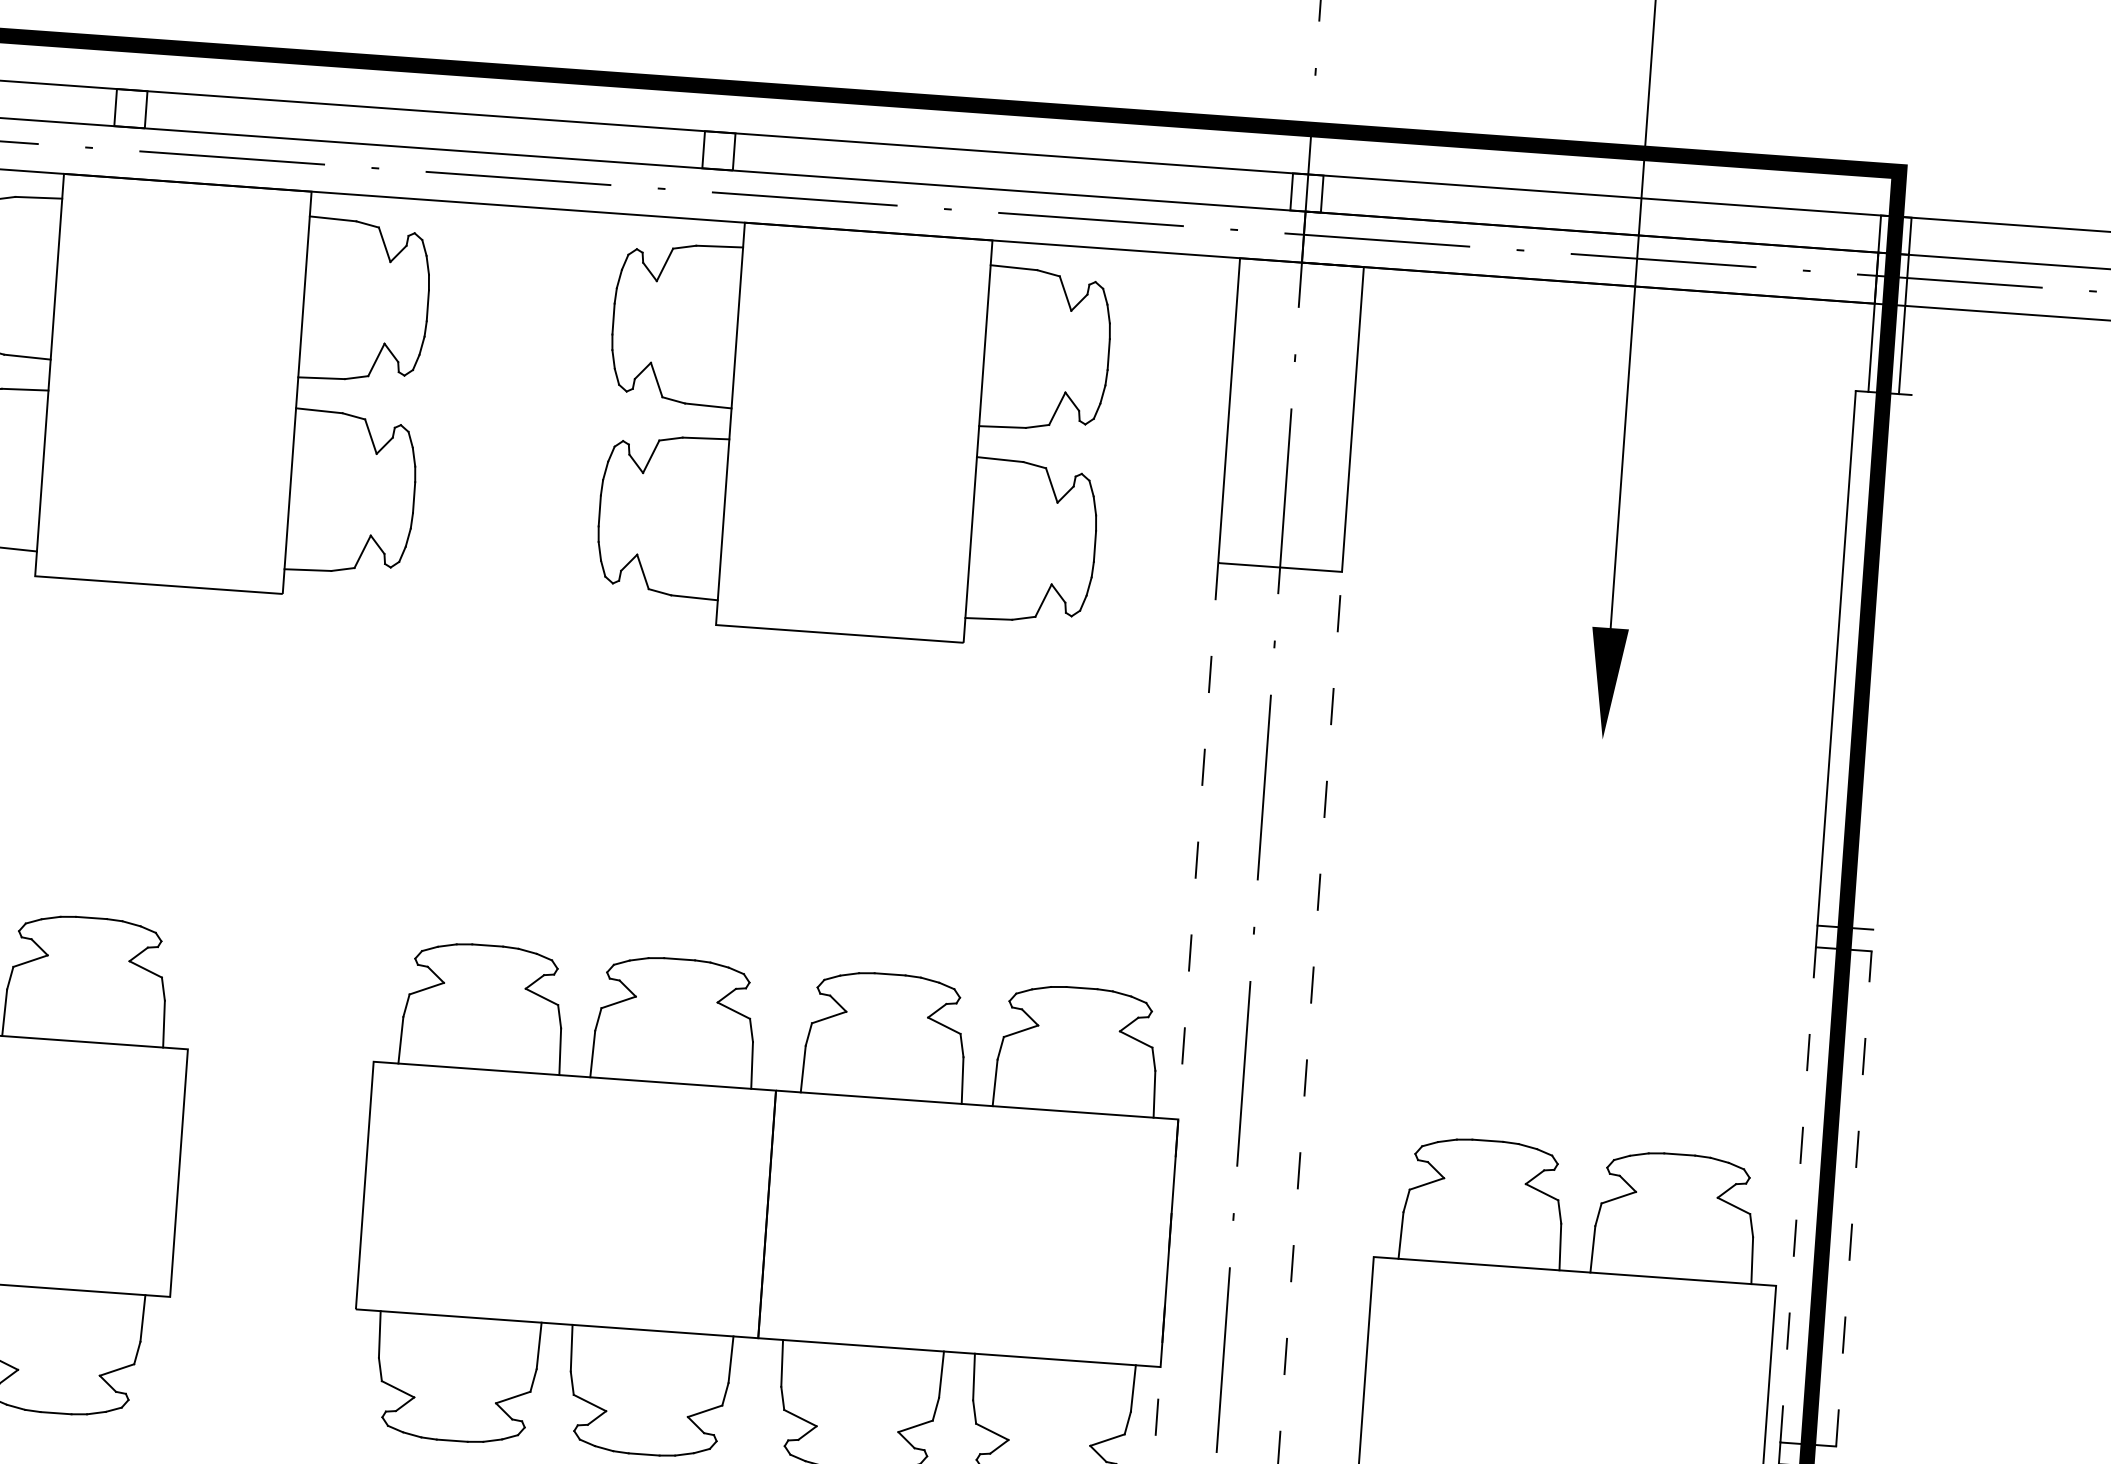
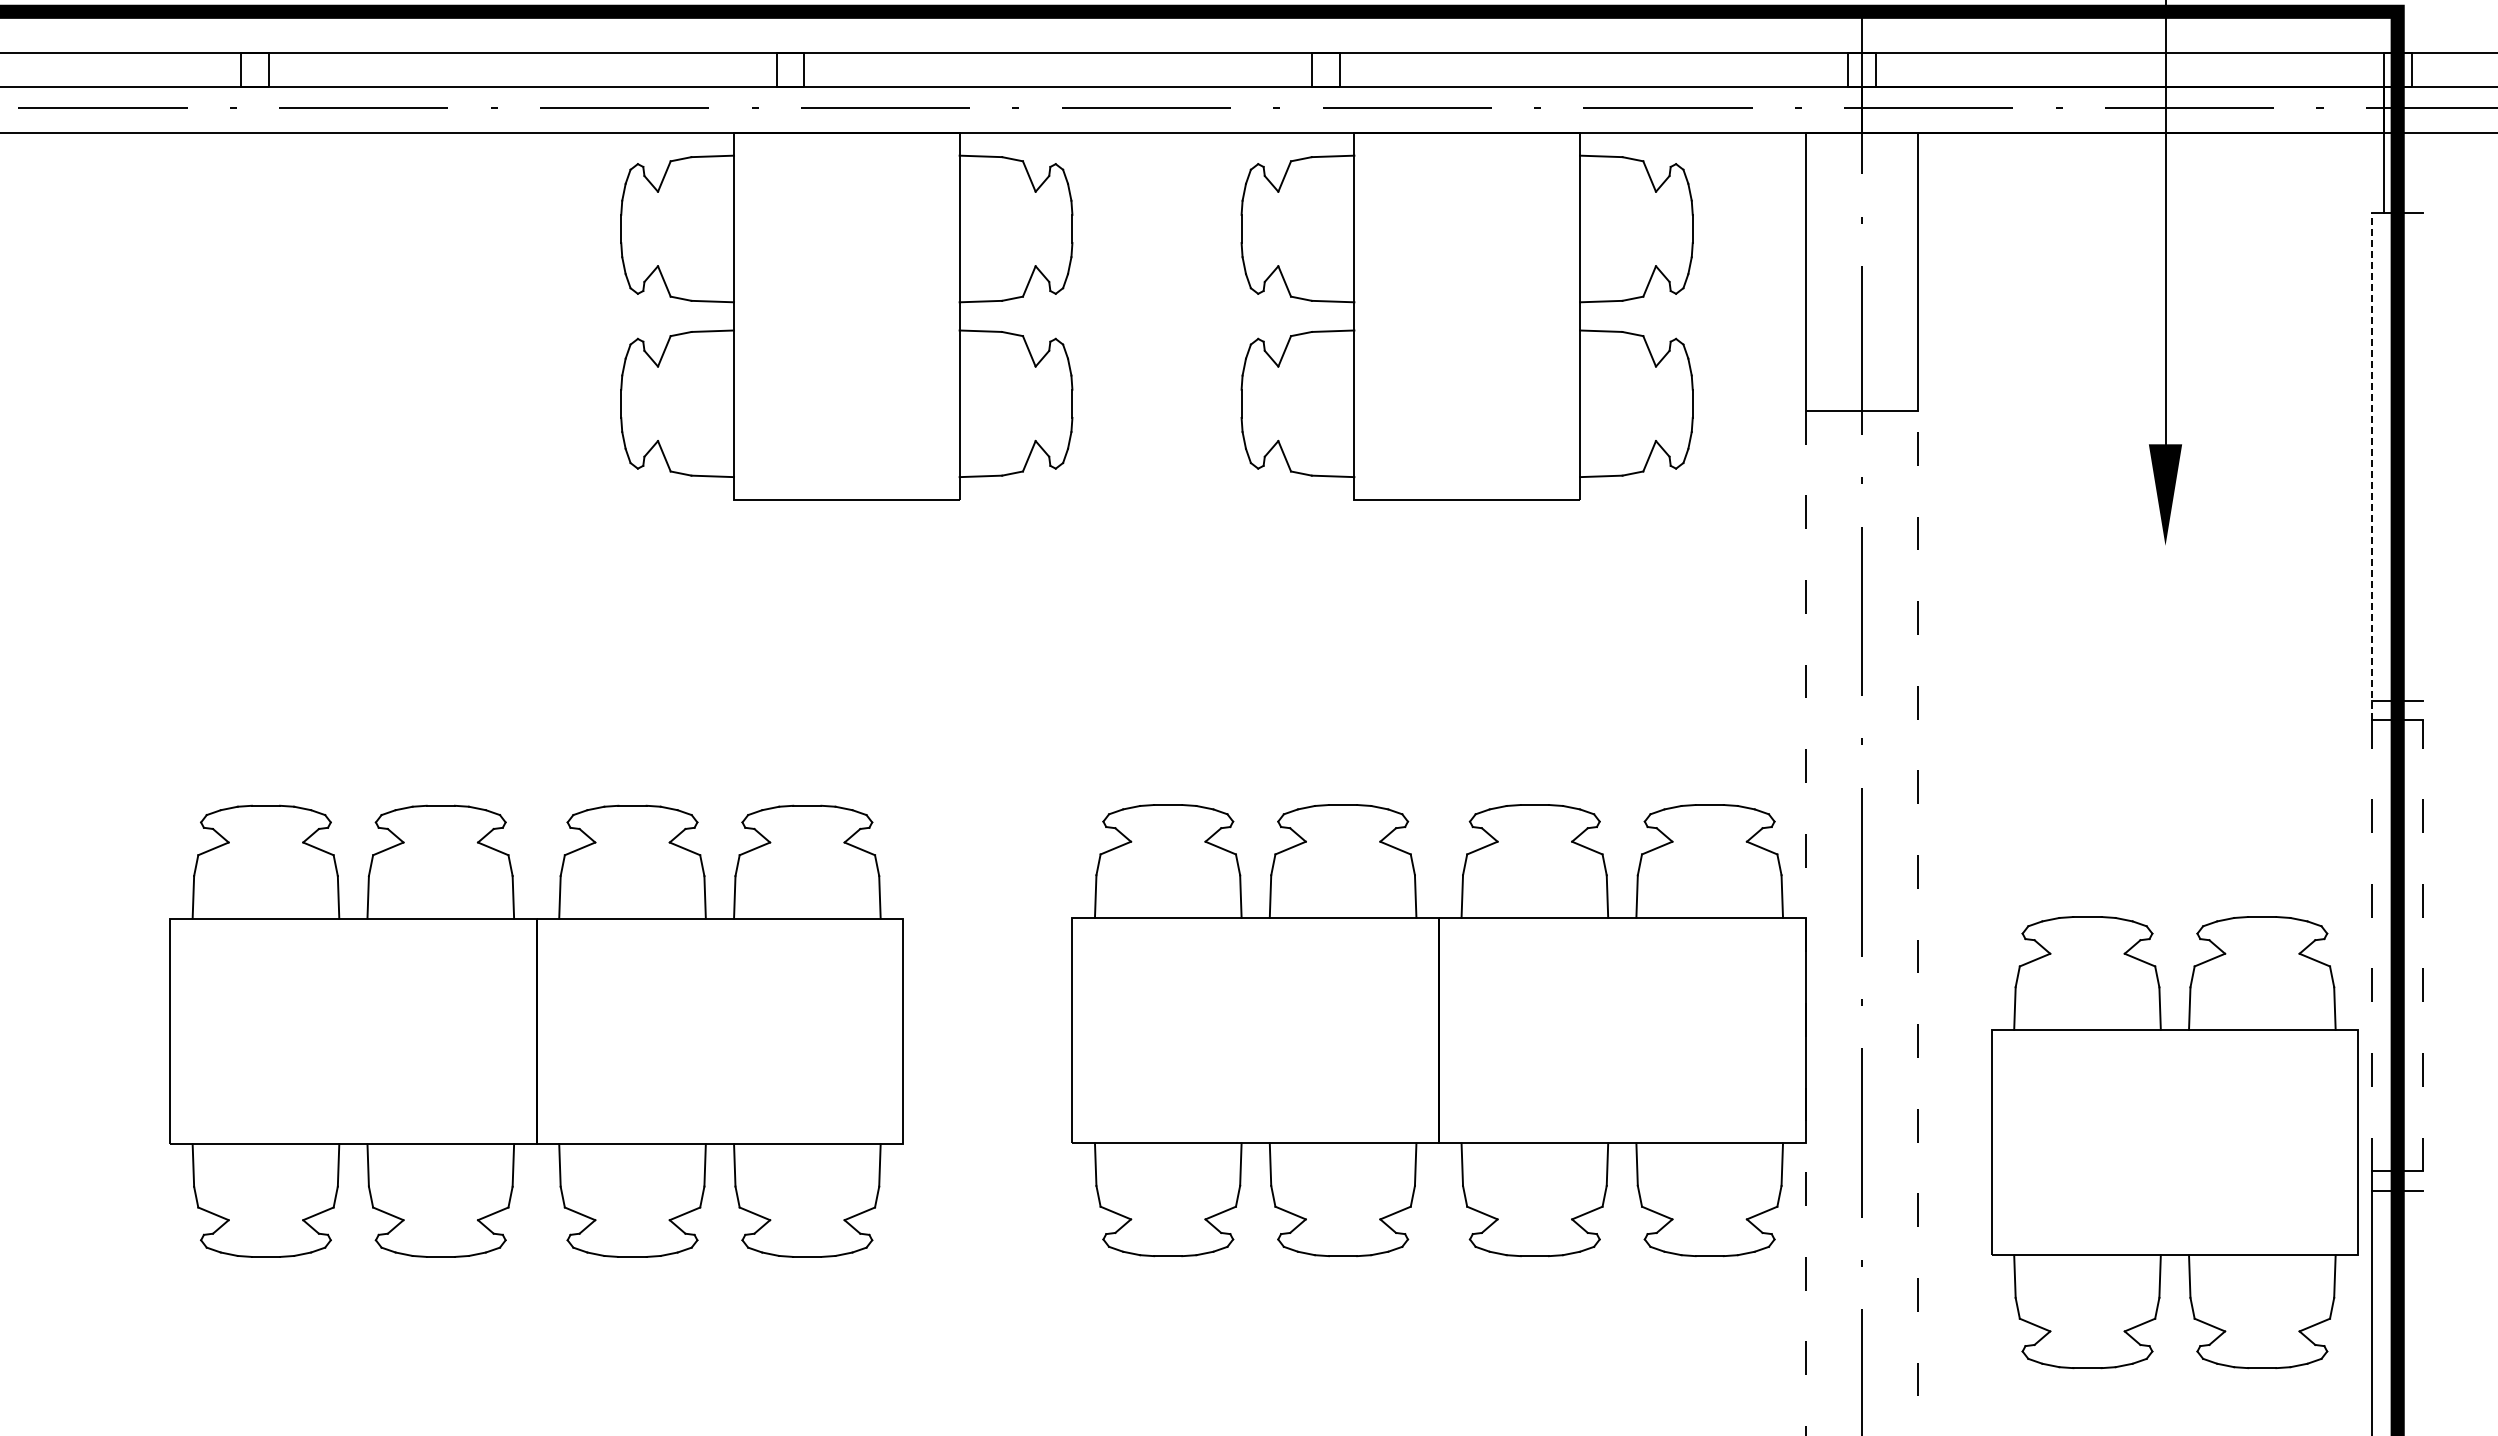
line: (1903, 323) -> (2411, 149), removed
line: (1836, 668) -> (2372, 466), solid -> dashed

